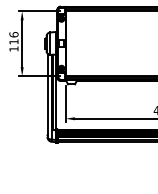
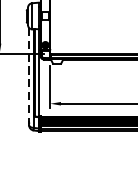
line: (47, 94) -> (29, 75), solid -> dashed

